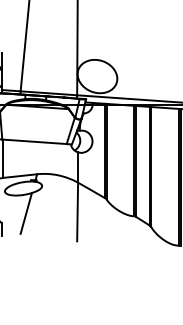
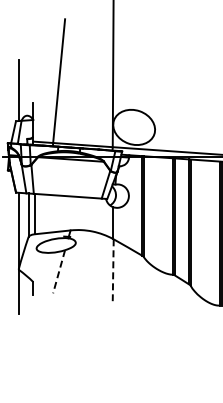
line: (77, 212) -> (113, 270), solid -> dashed
line: (25, 214) -> (58, 272), solid -> dashed

